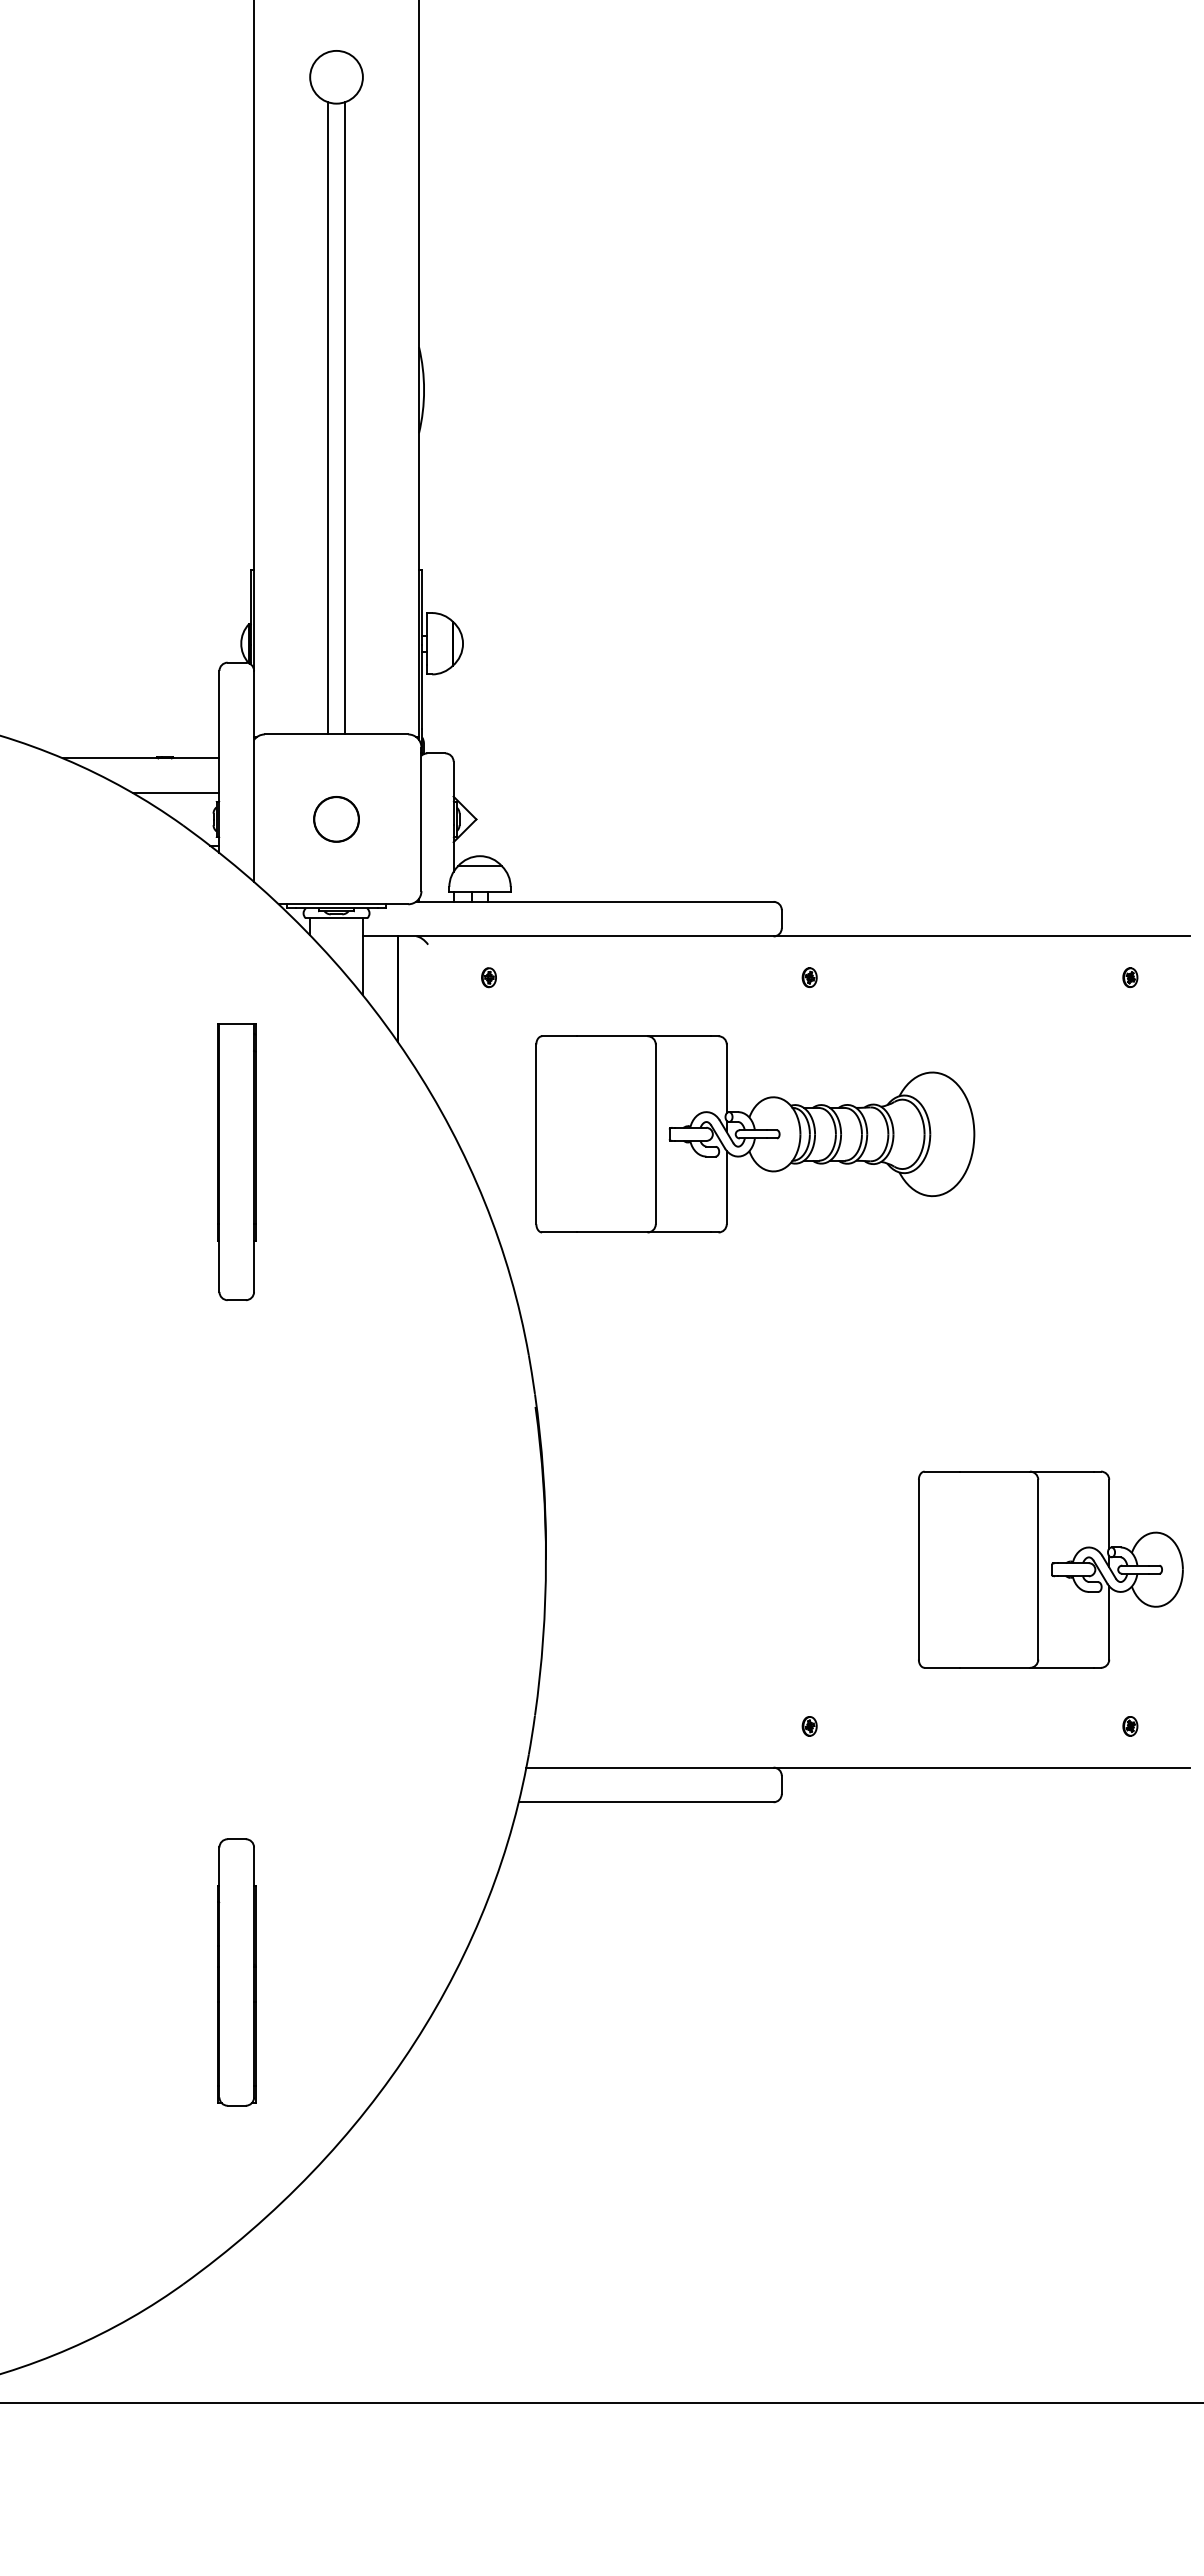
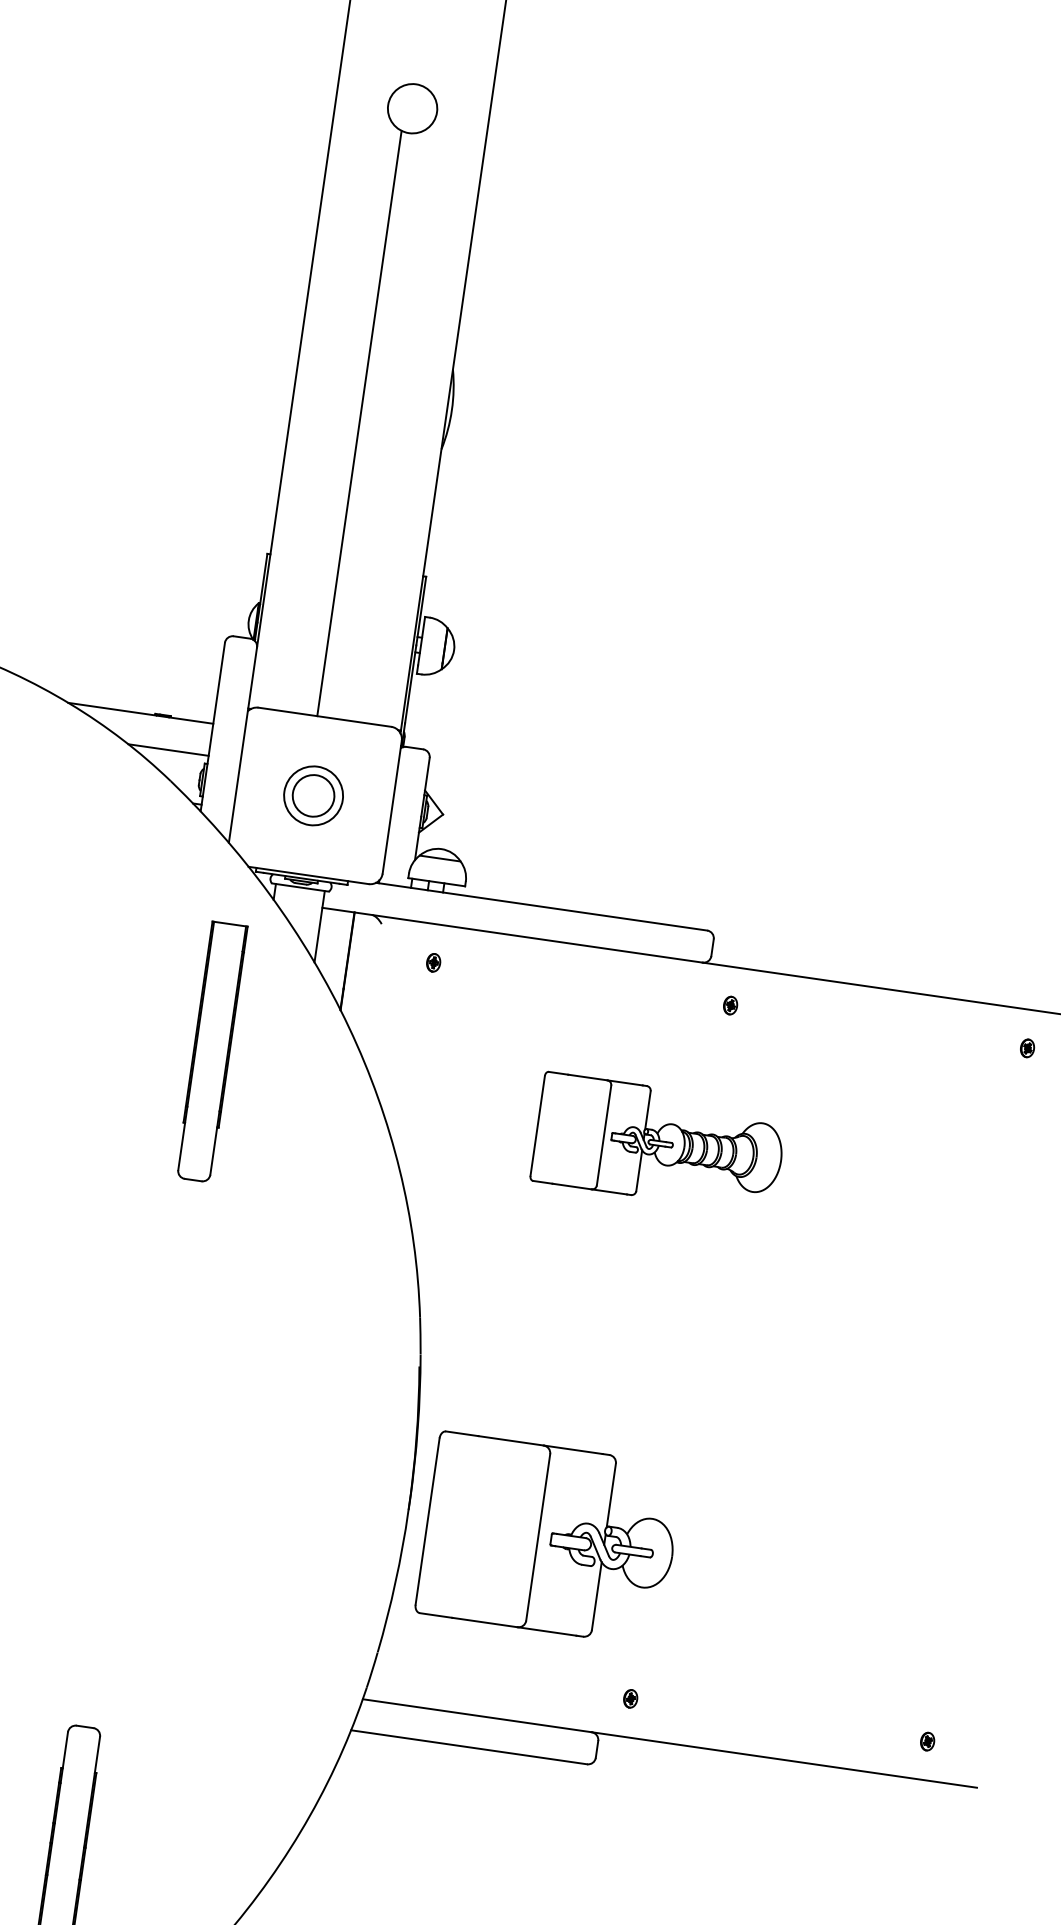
line: (344, 418) -> (374, 425), removed
circle: (336, 818) -> (313, 795), size x1.4
part: (755, 1134) -> (659, 1143), size x0.6
part: (236, 1162) -> (211, 1052), moved
part: (1050, 1569) -> (549, 1538), moved

